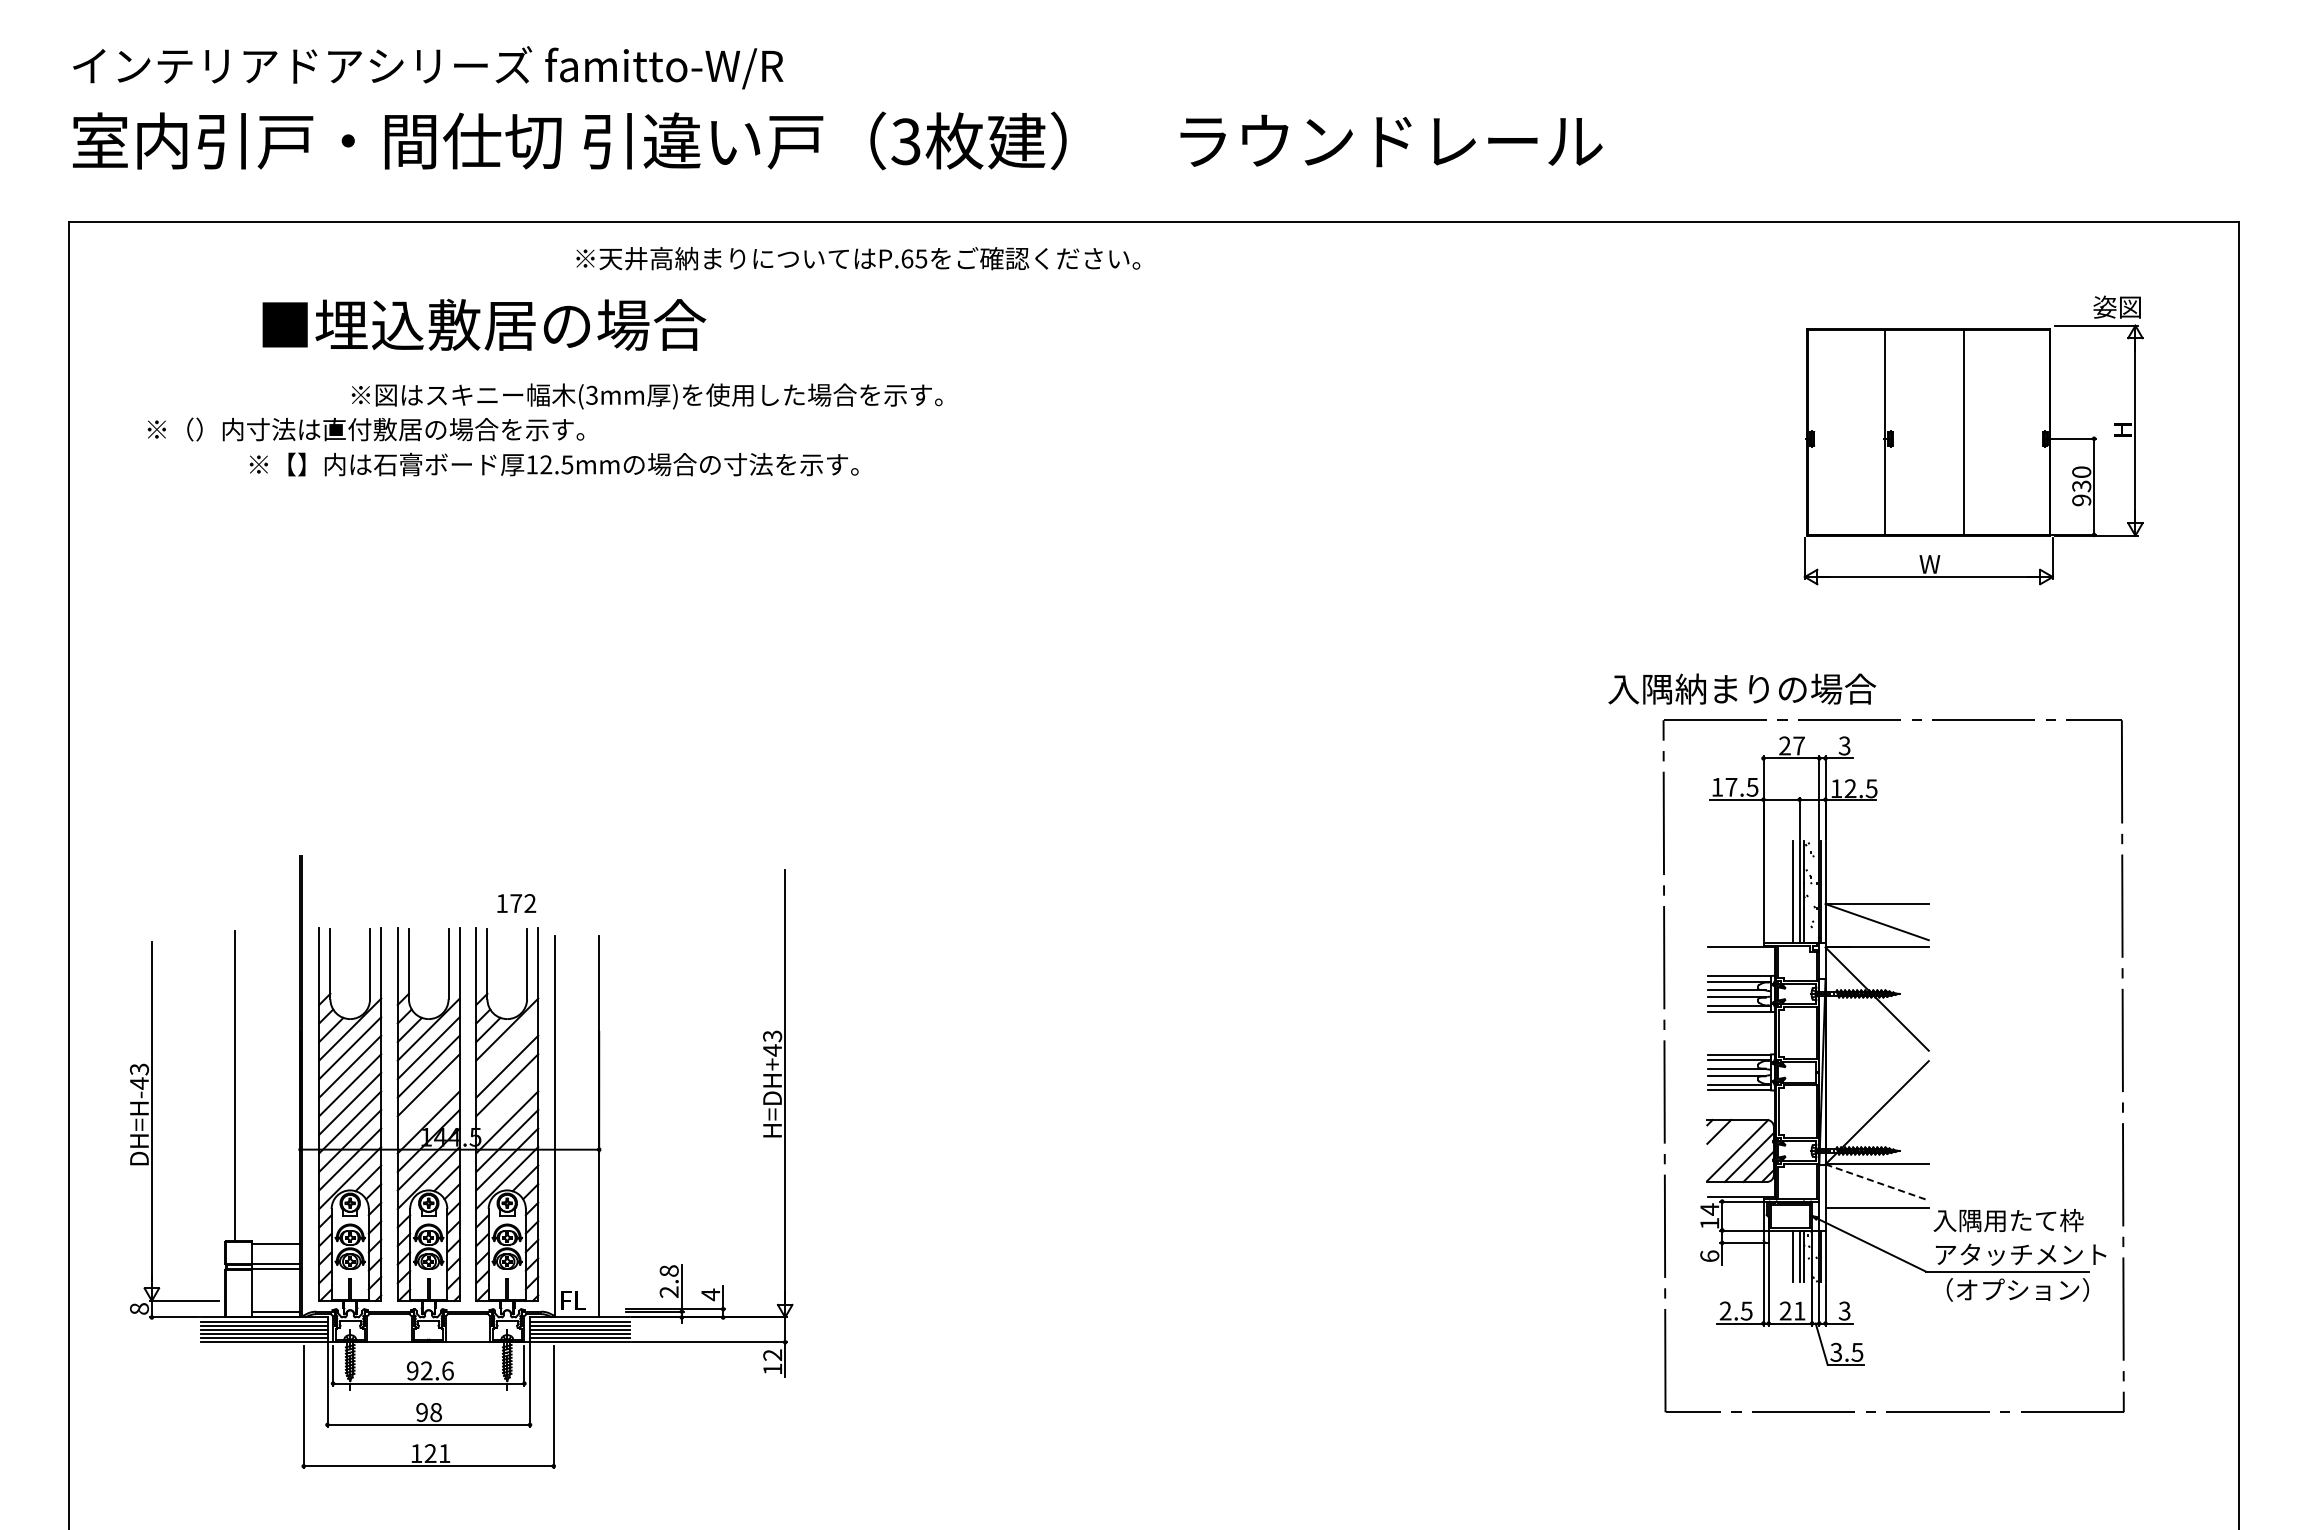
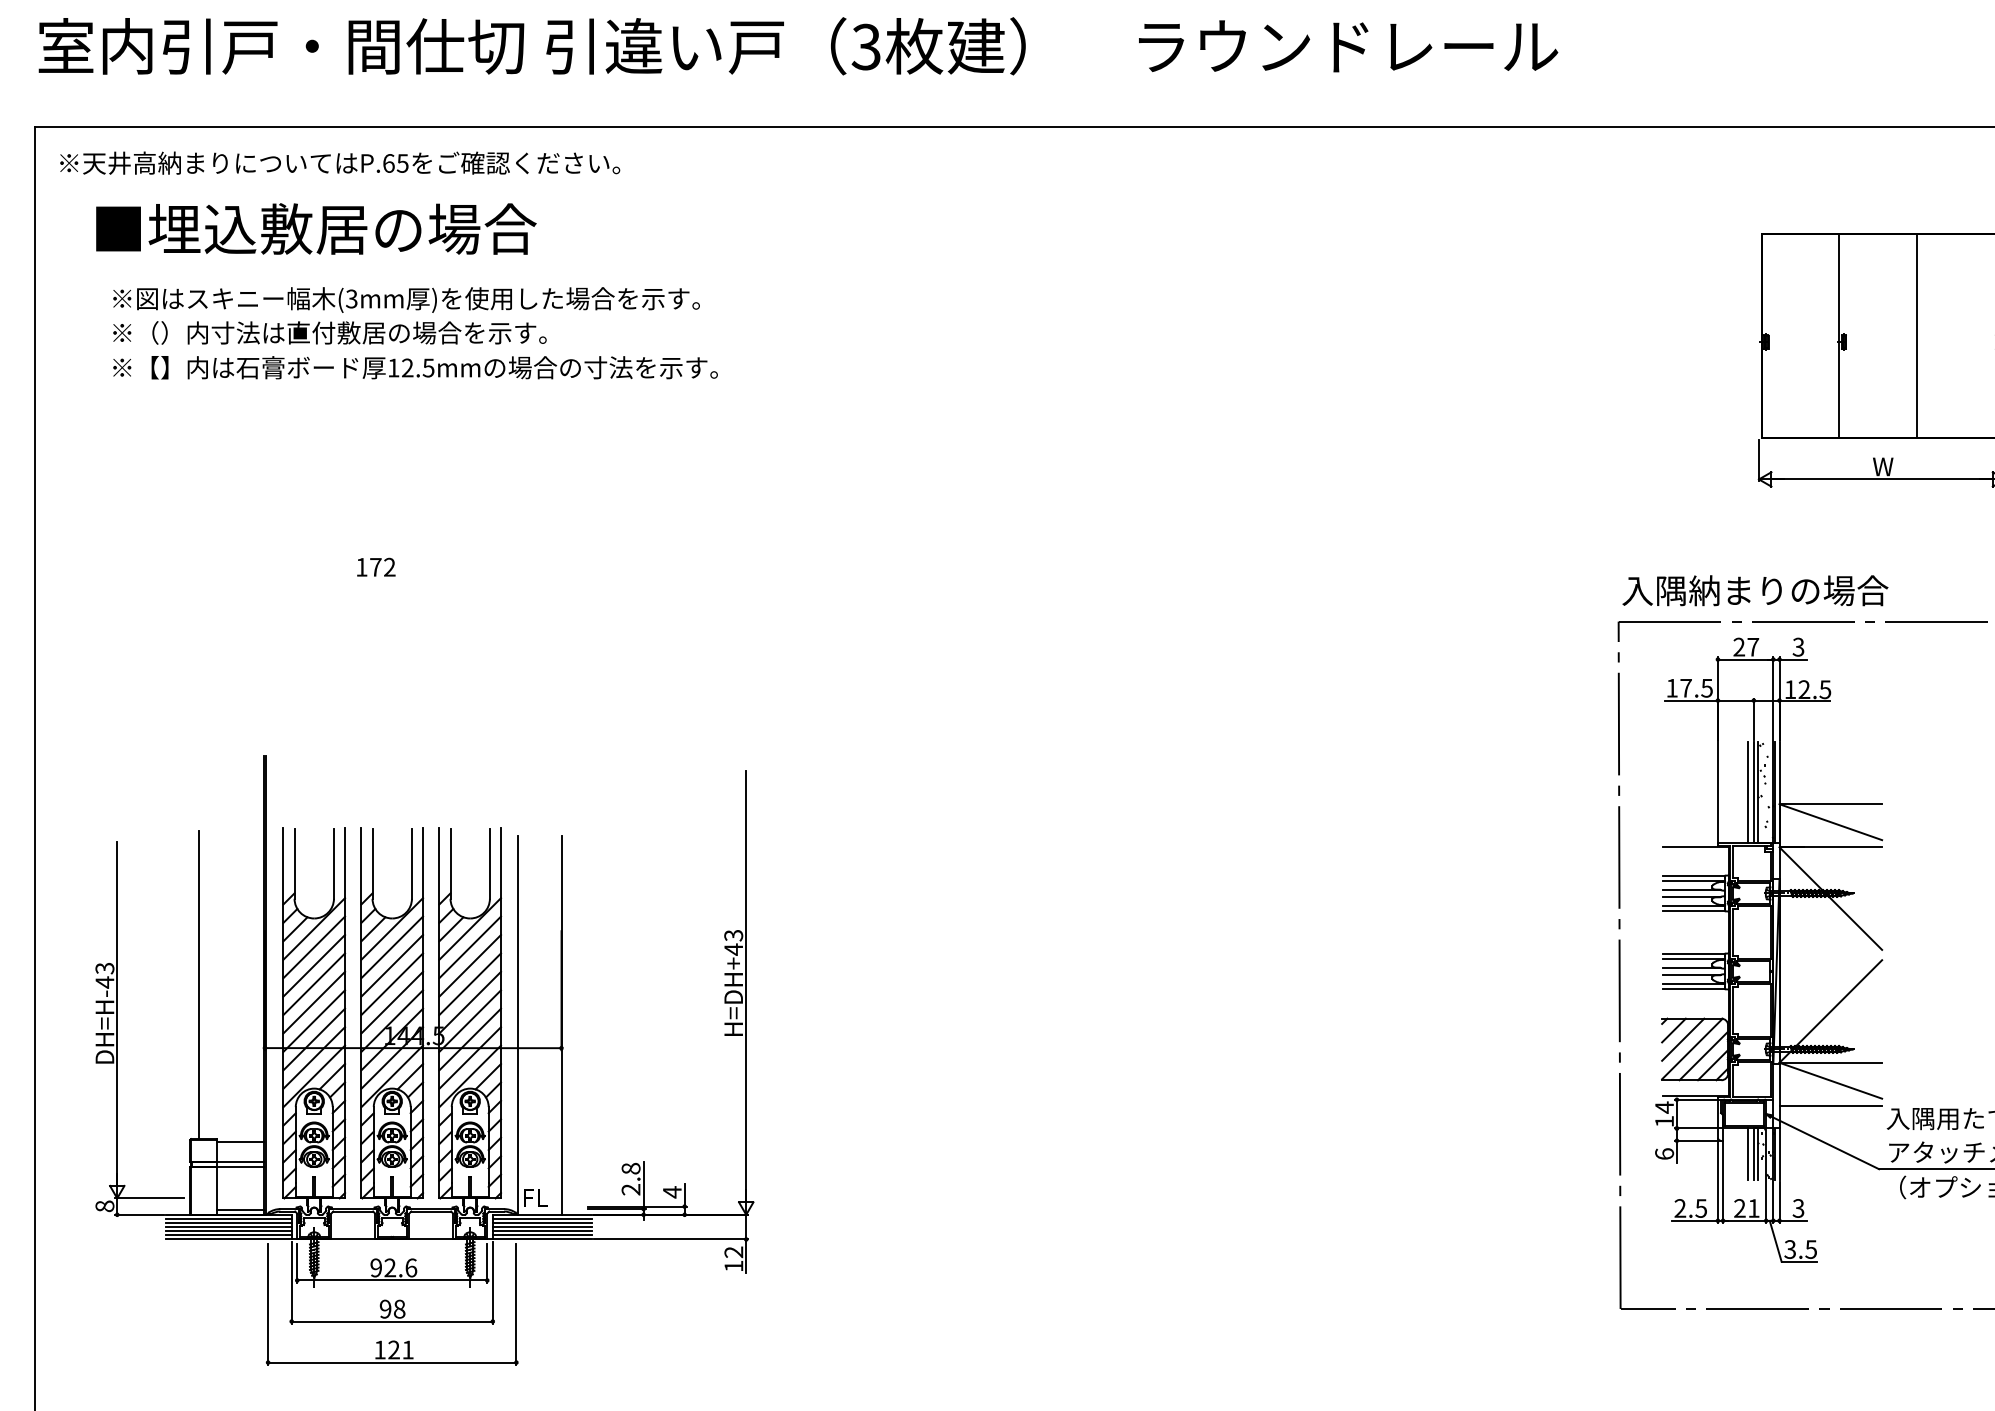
text: (858, 258) -> (340, 163), moved
text: (484, 324) -> (316, 228), moved
text: (646, 396) -> (405, 300), moved
text: (553, 464) -> (414, 367), moved
text: (1742, 688) -> (1755, 590), moved
text: (516, 903) -> (376, 567), moved
line: (507, 1048) -> (470, 947), added
line: (428, 1103) -> (391, 1002), added
line: (507, 1103) -> (470, 1002), added
line: (1728, 1140) -> (1683, 1039), added
line: (1877, 1182) -> (1831, 1080), dashed -> solid

